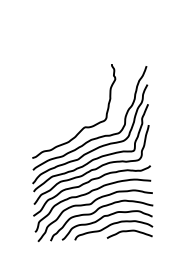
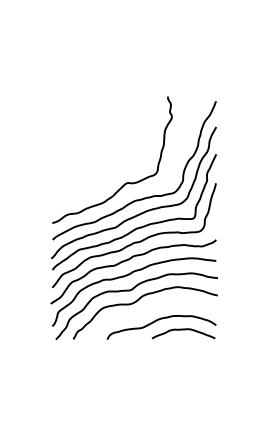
curve: (102, 218) -> (146, 310), removed

